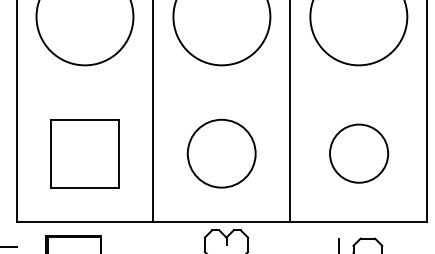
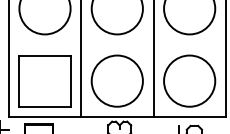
circle: (220, 152) -> (116, 80), size x1.43
circle: (358, 152) -> (189, 80), size x1.67
part: (84, 154) -> (44, 81), size x1.43

